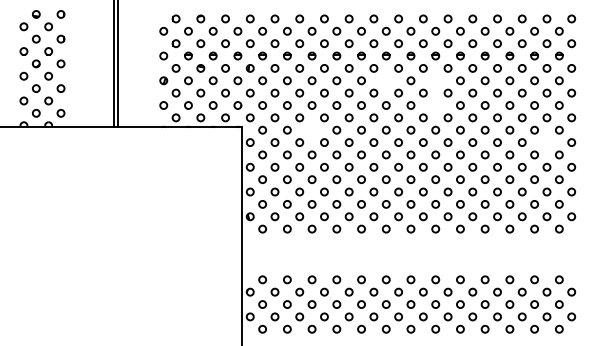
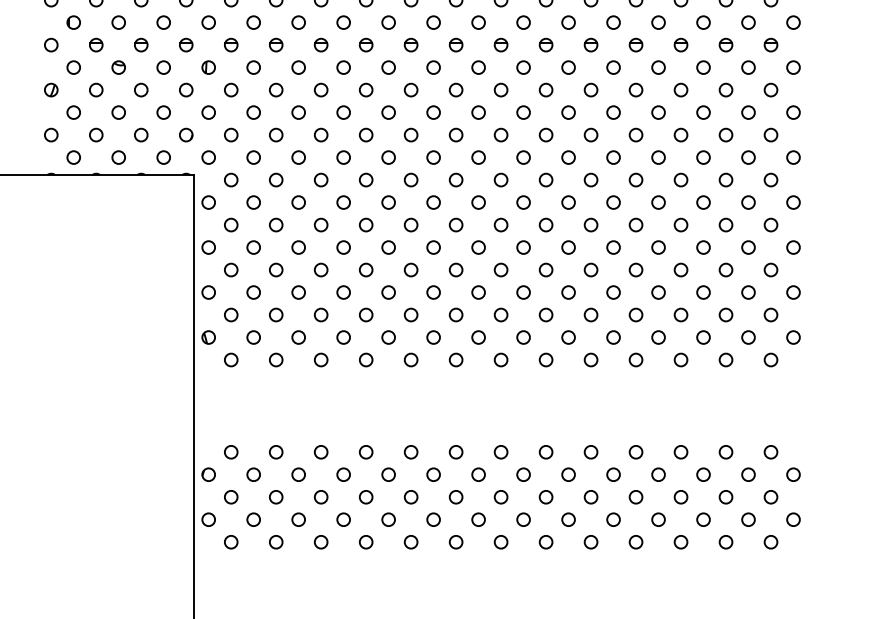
circle: (385, 80) -> (454, 89), added
circle: (435, 80) -> (545, 89), added
circle: (435, 105) -> (545, 135), added
circle: (311, 129) -> (320, 178), added
circle: (546, 142) -> (747, 202), added

